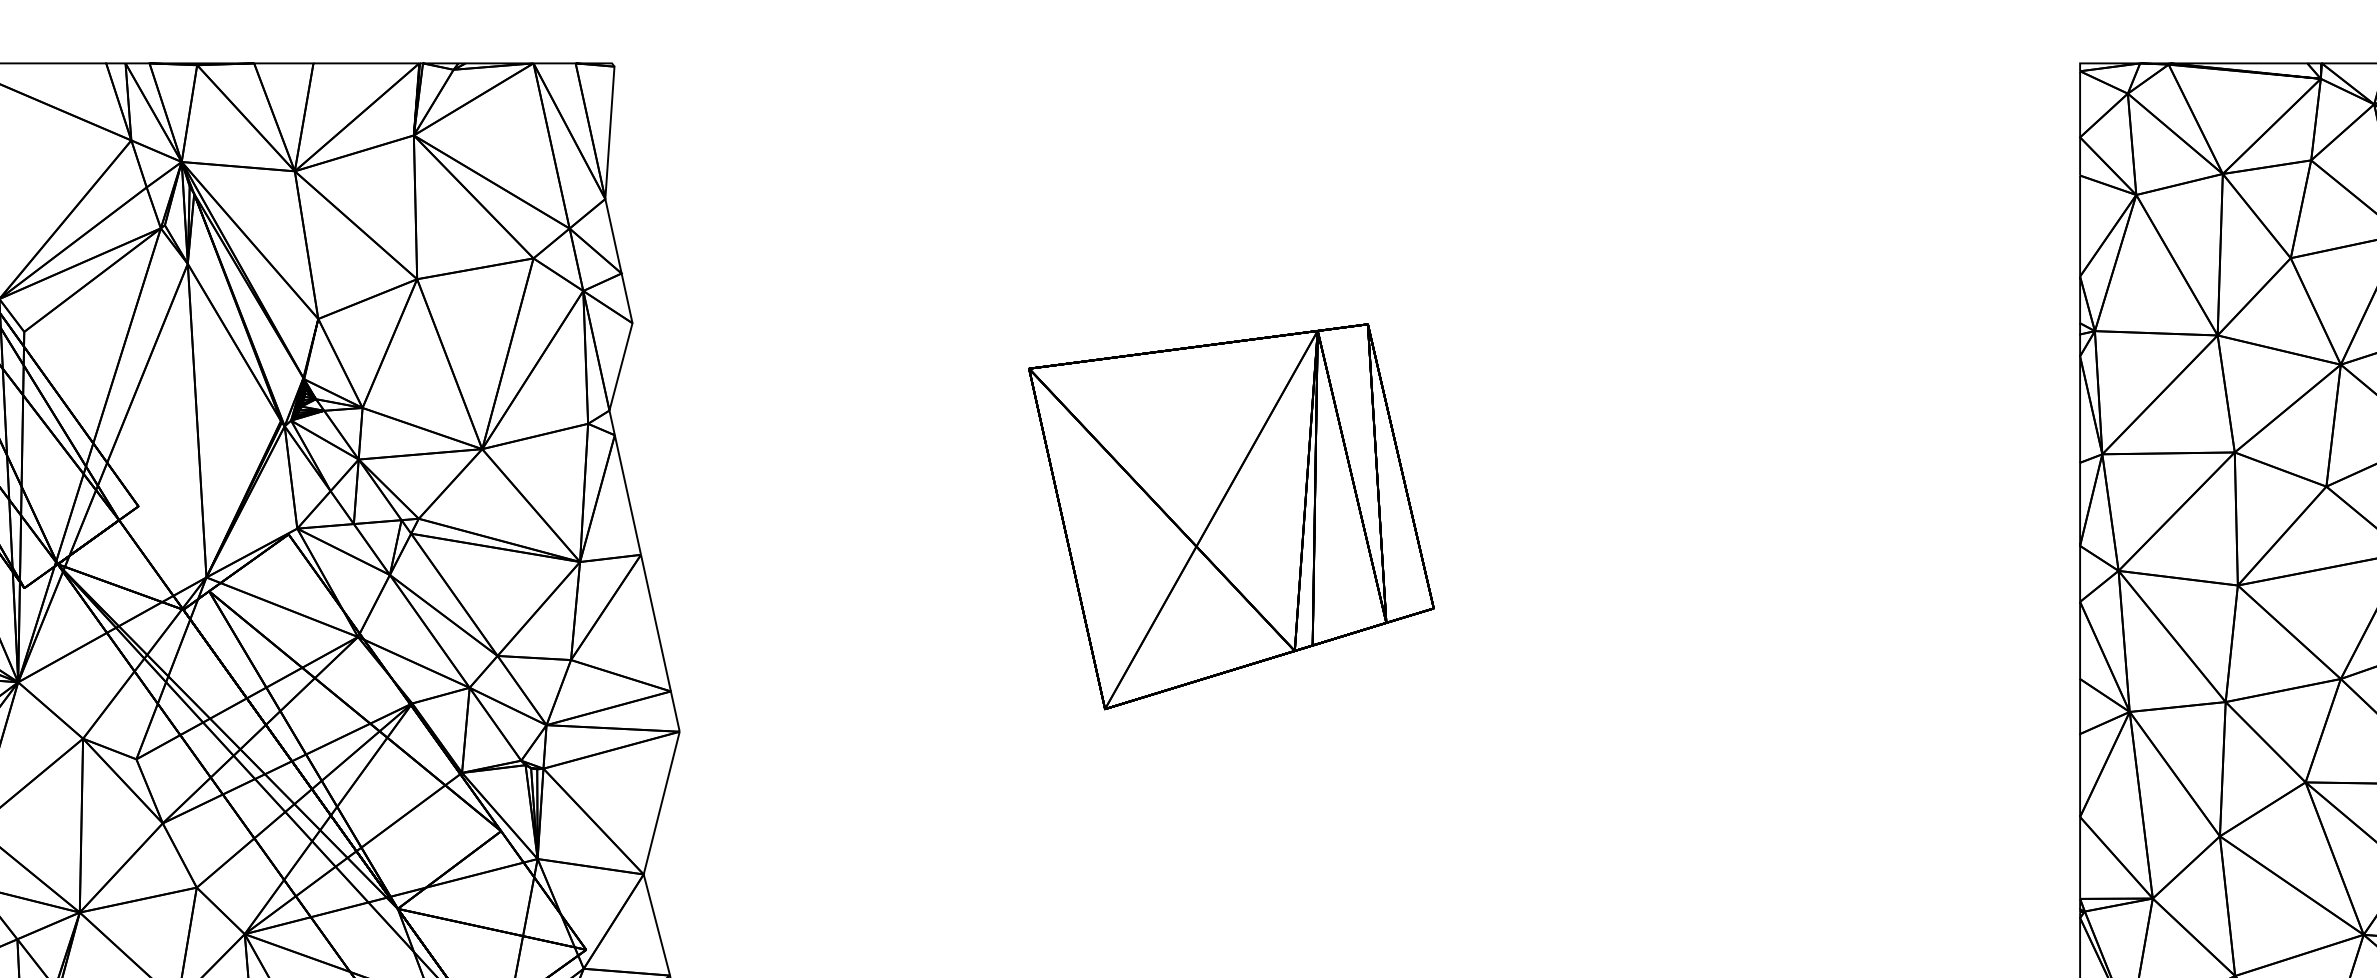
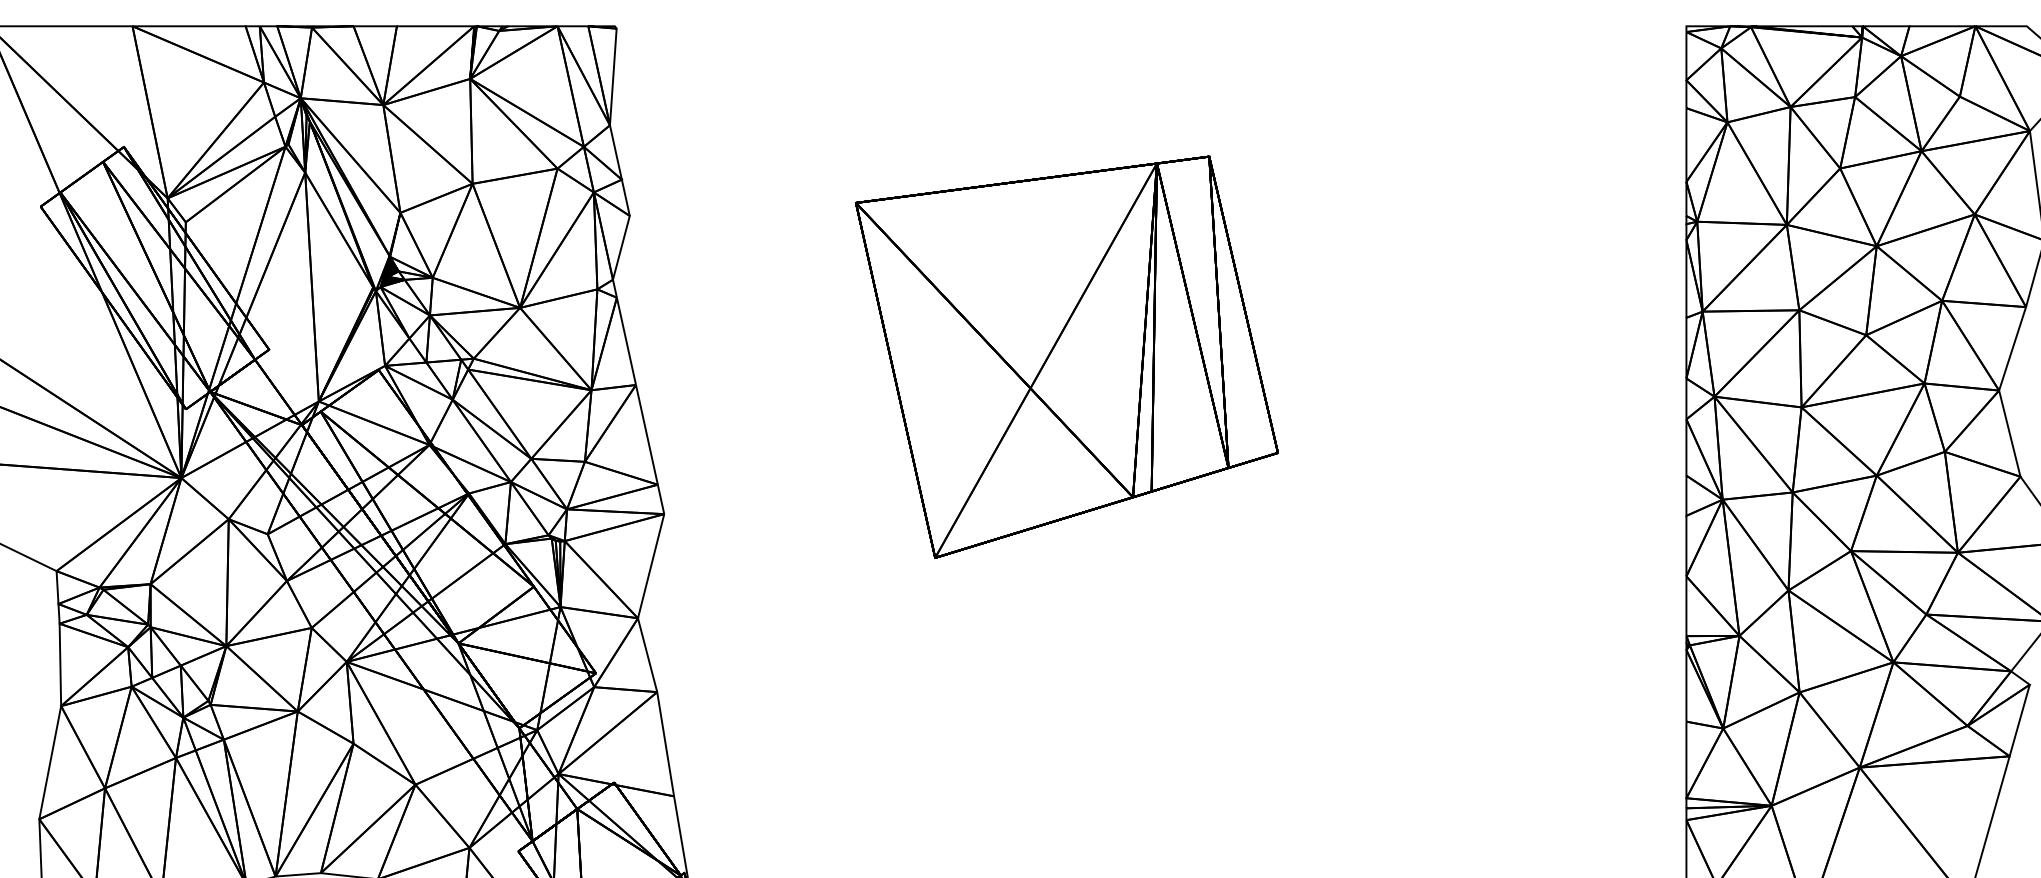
part: (1230, 515) -> (1066, 356), size x1.43

